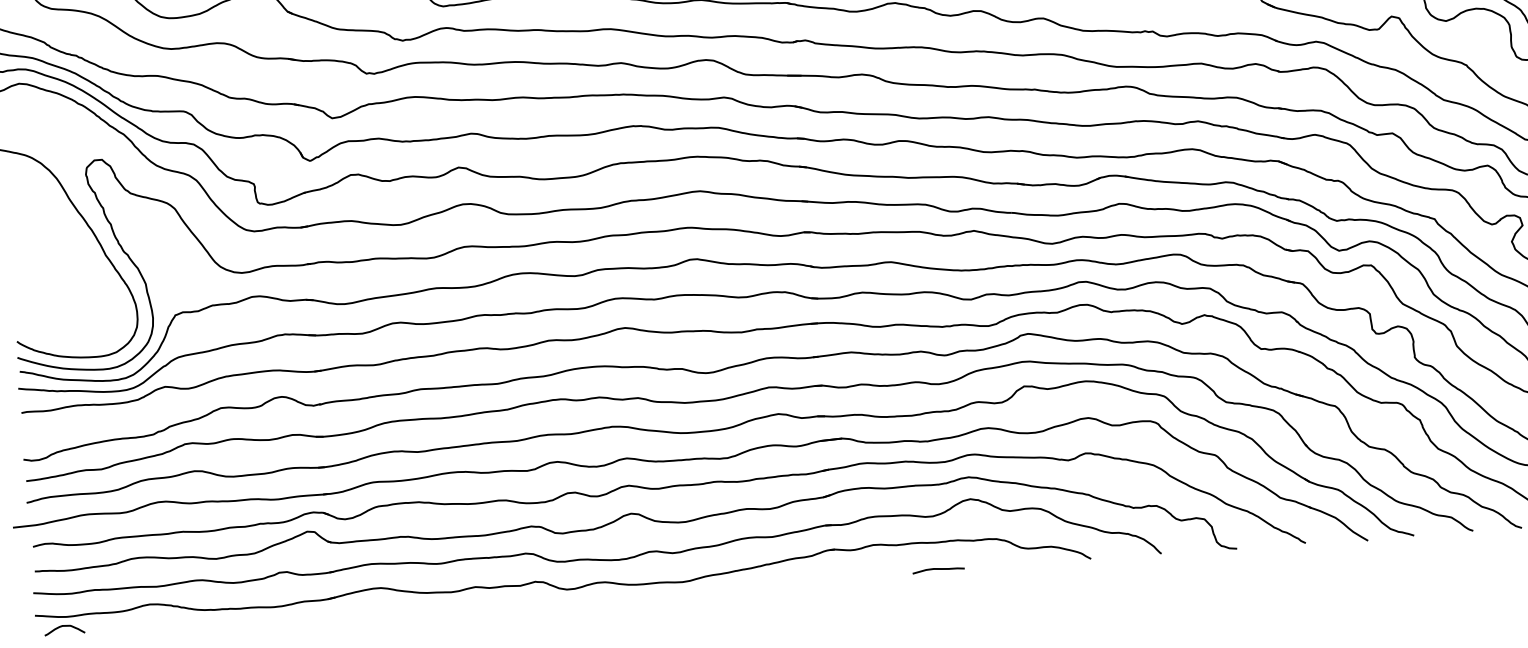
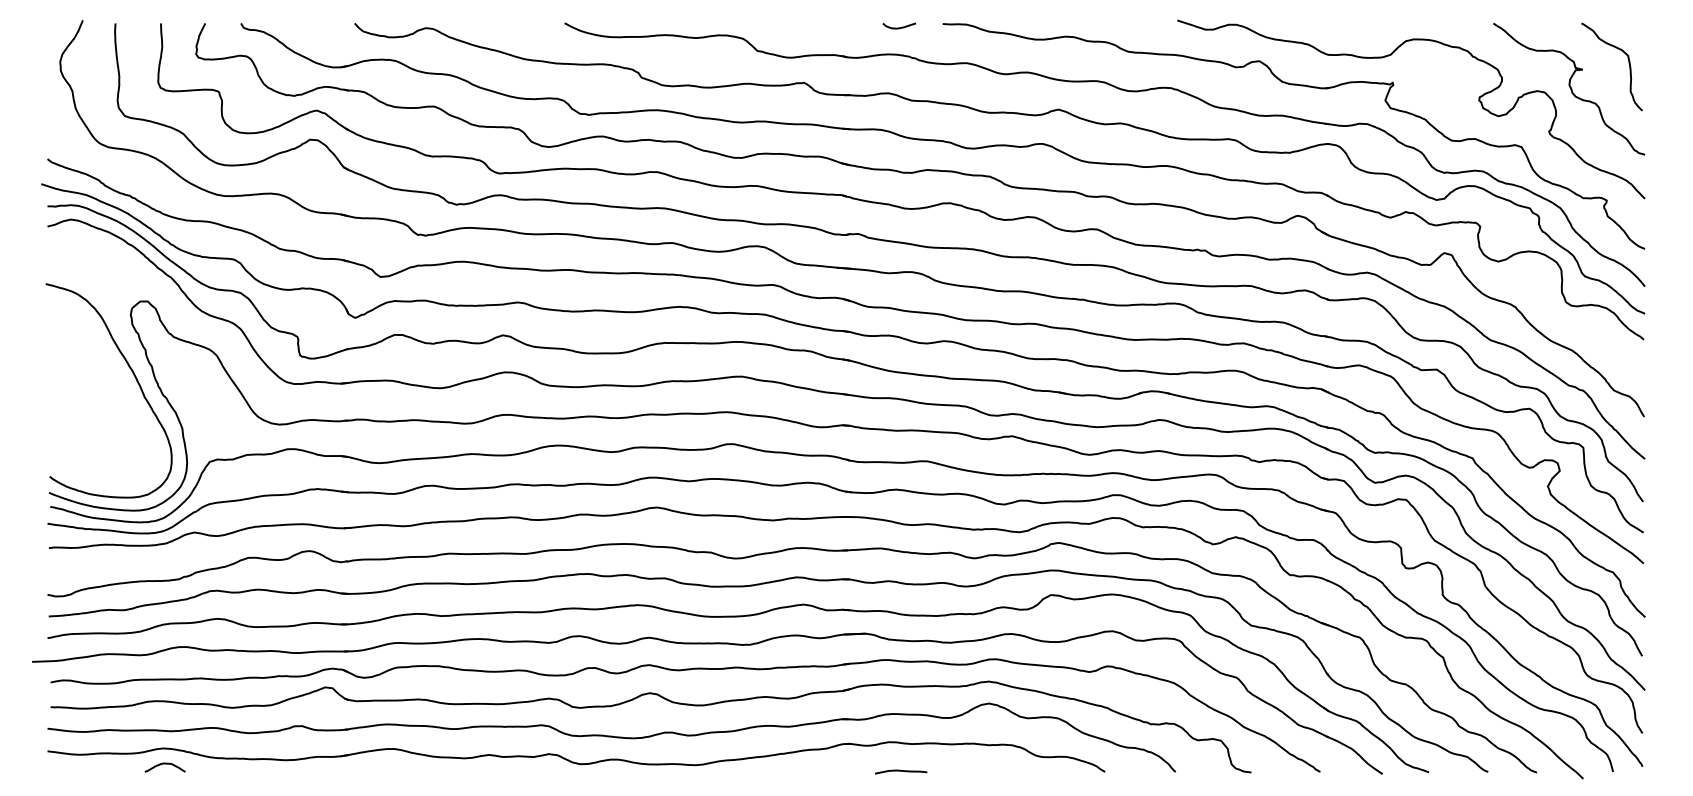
curve: (938, 569) -> (901, 771), moved
curve: (63, 626) -> (164, 764), moved

